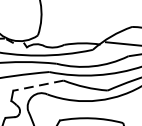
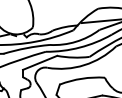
line: (37, 86) -> (39, 63), dashed -> solid

